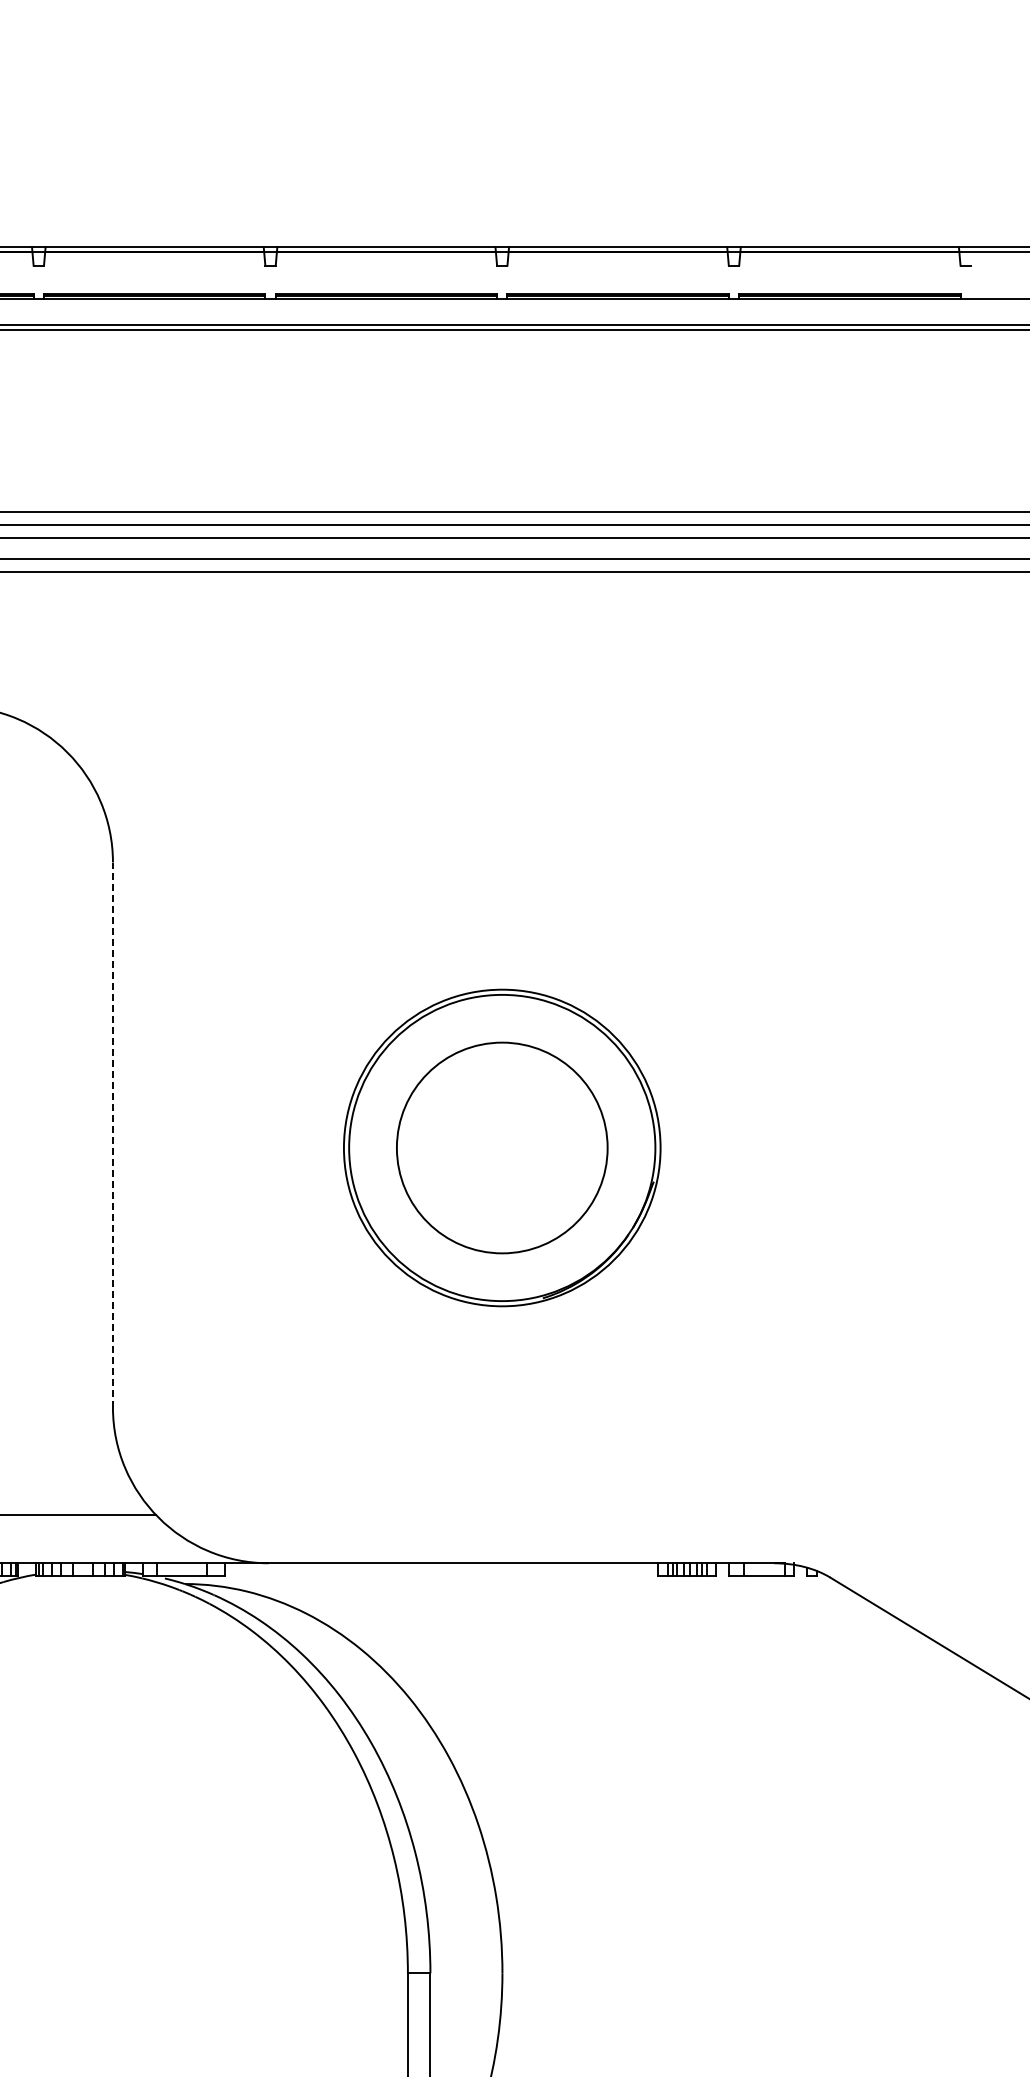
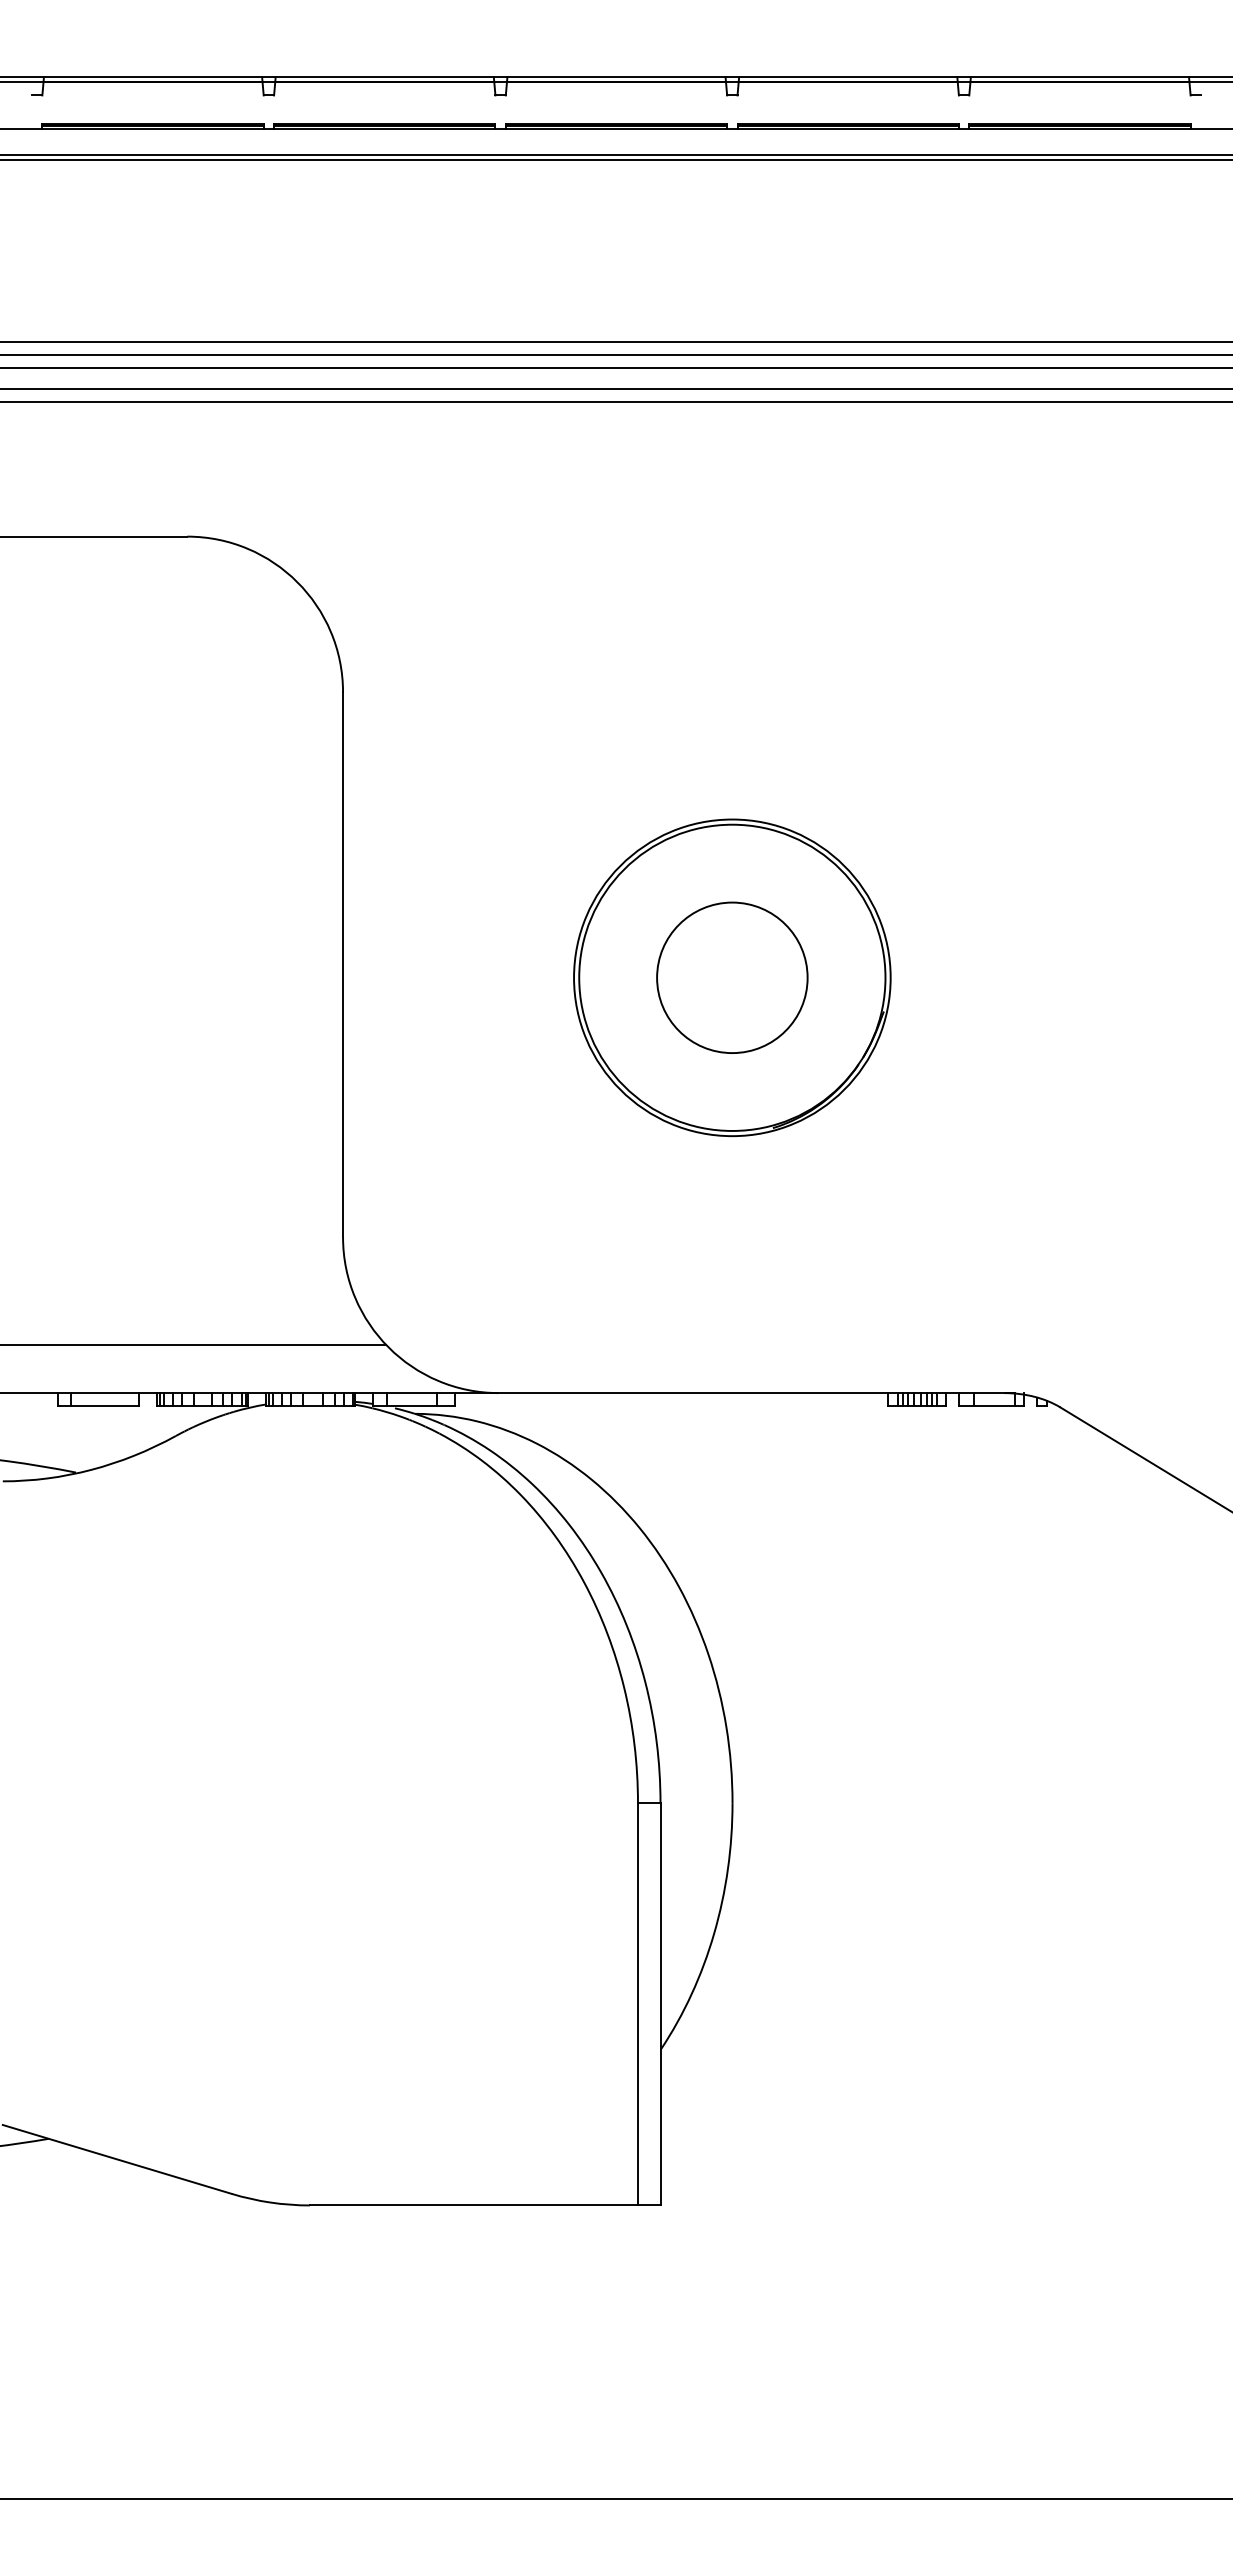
line: (113, 1134) -> (343, 964), dashed -> solid
circle: (502, 1147) -> (732, 977), size x0.71

